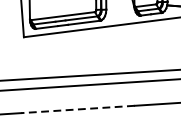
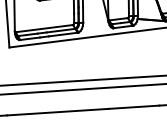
line: (77, 109) -> (57, 112), dashed -> solid

